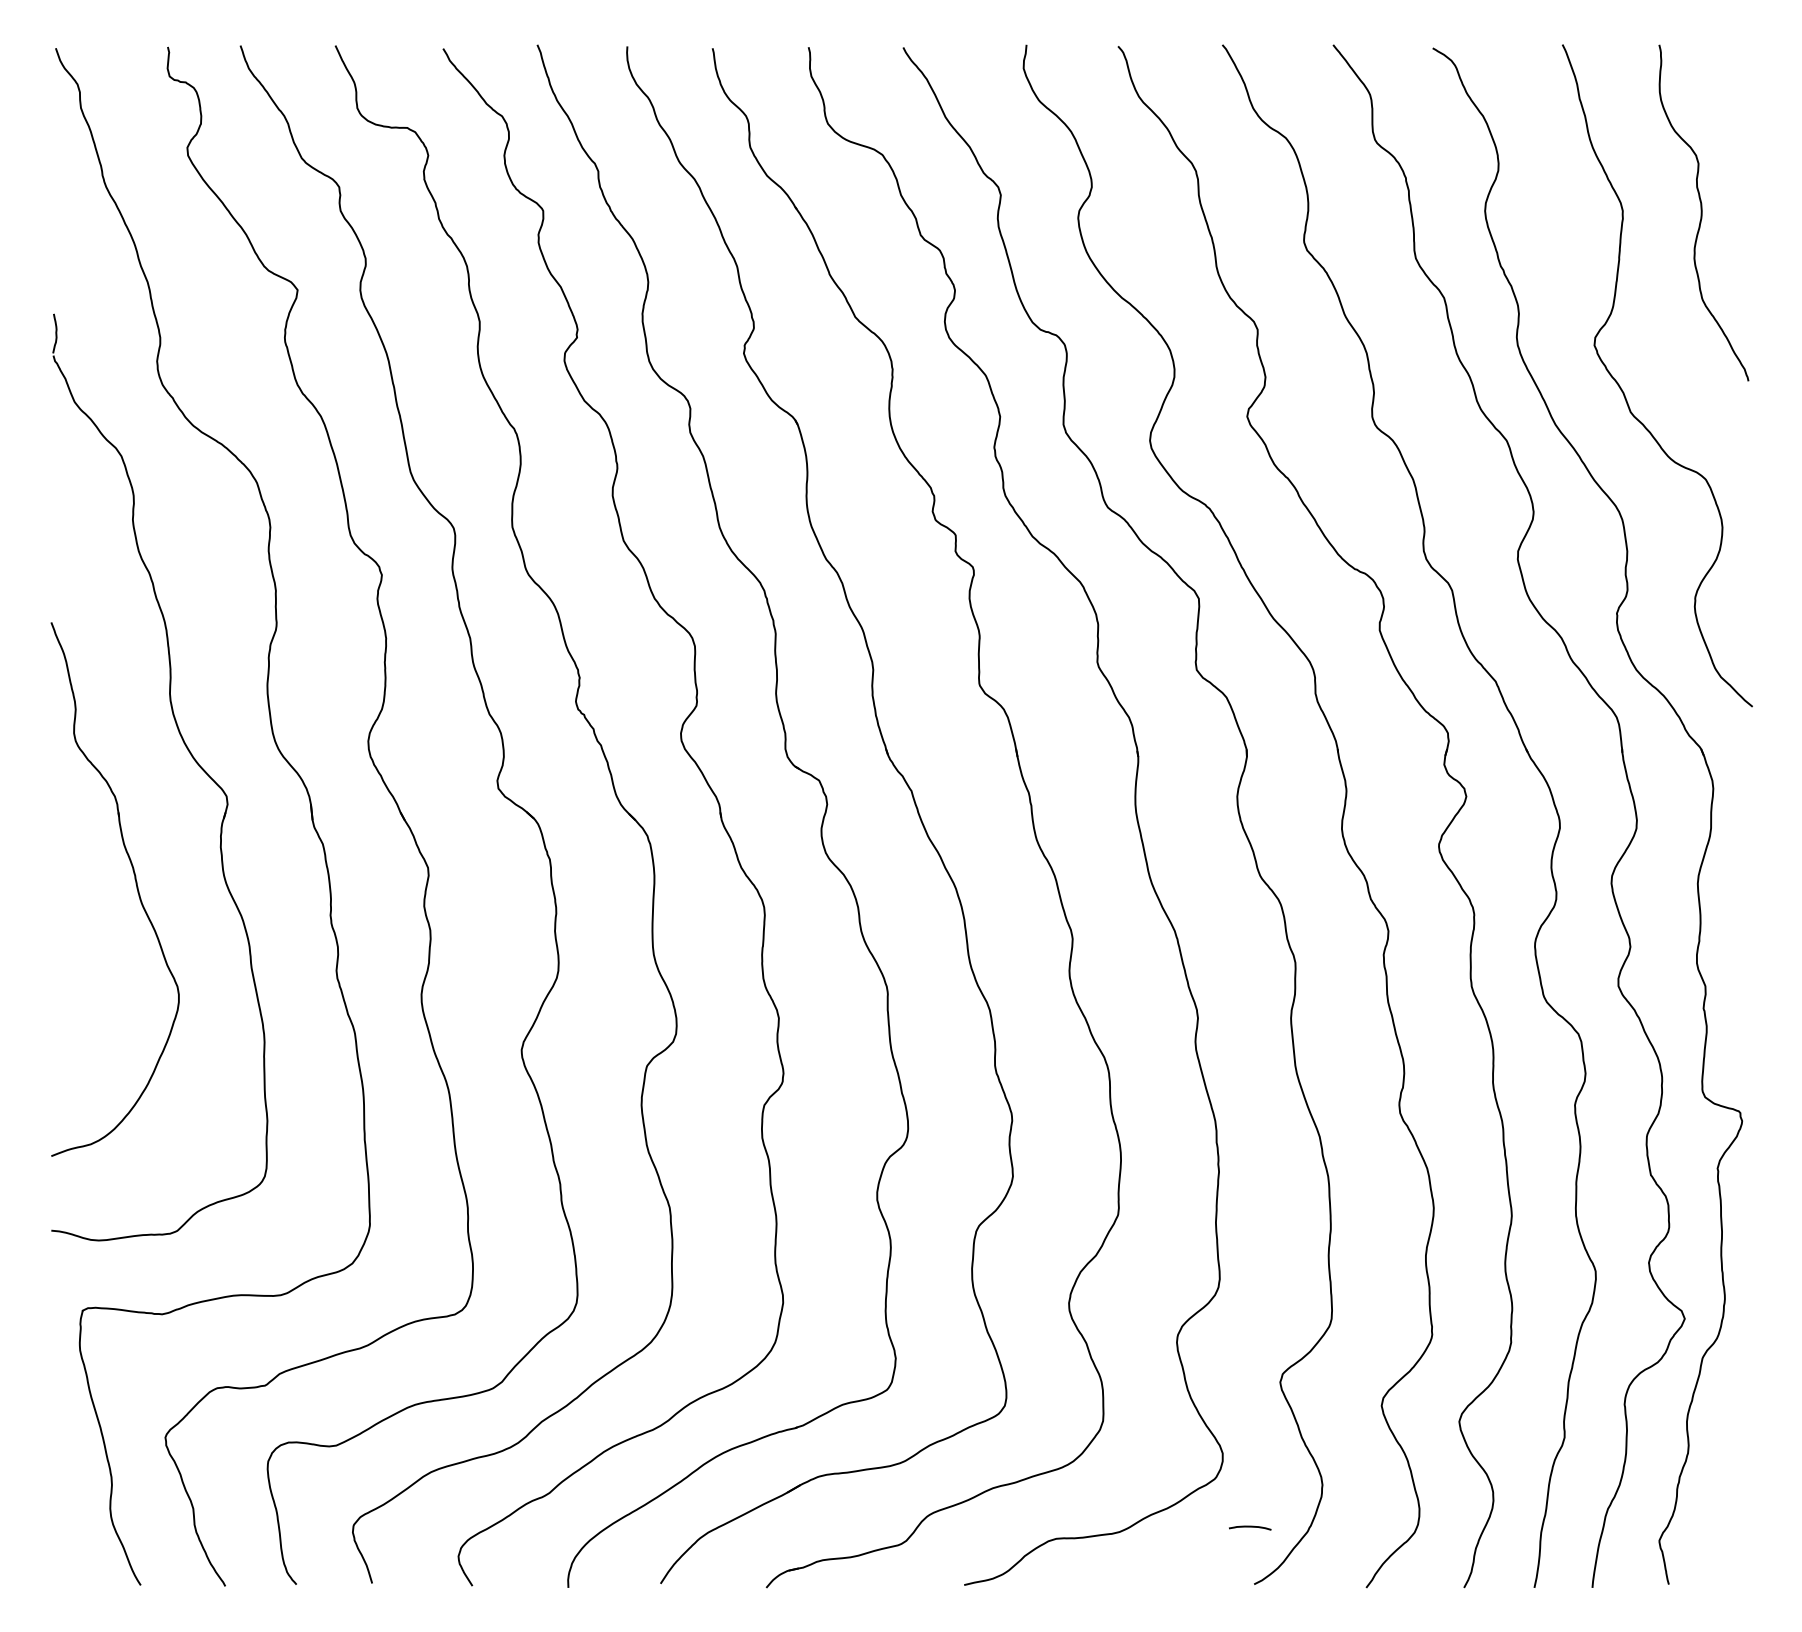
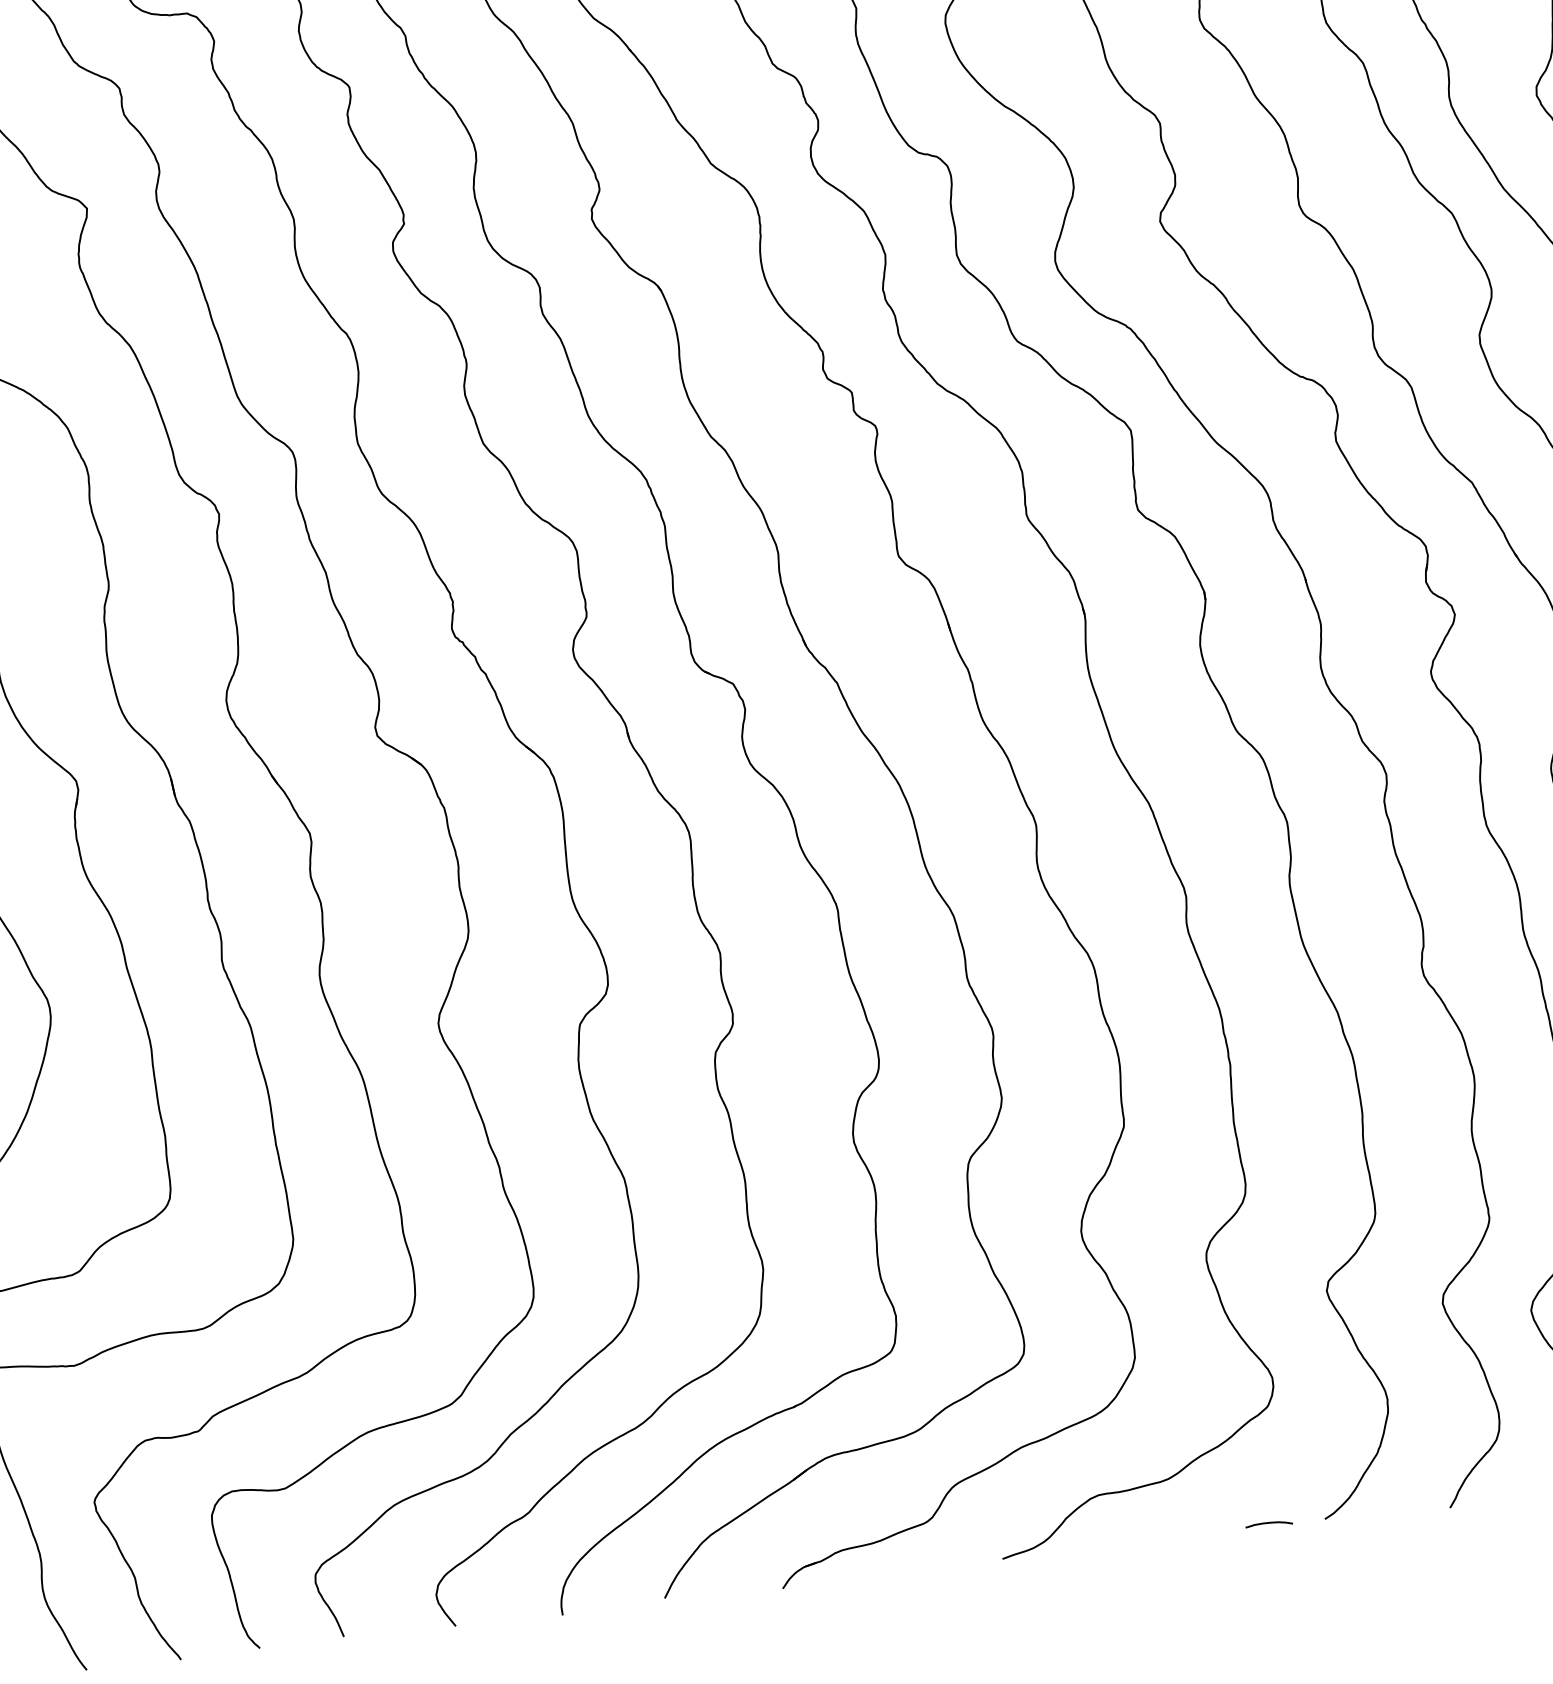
curve: (1250, 1527) -> (1269, 1523), moved

